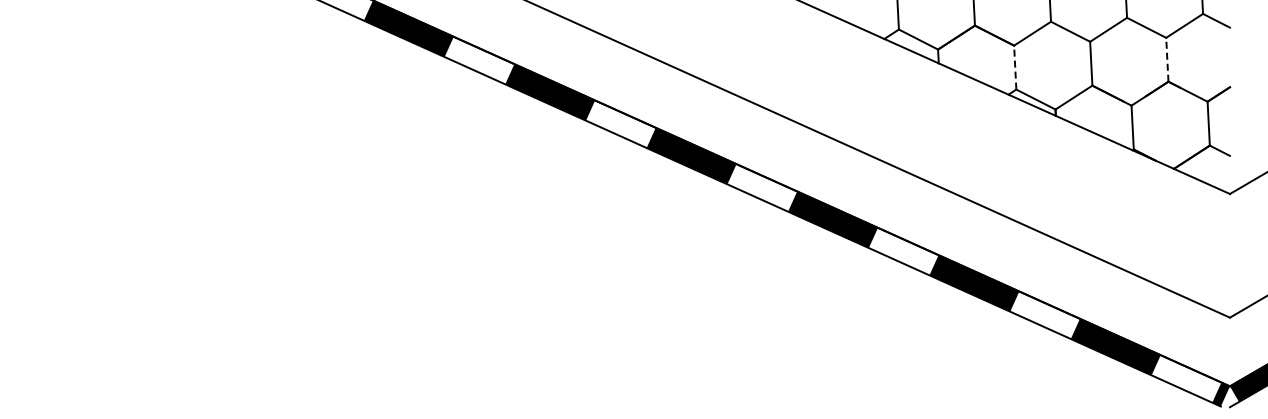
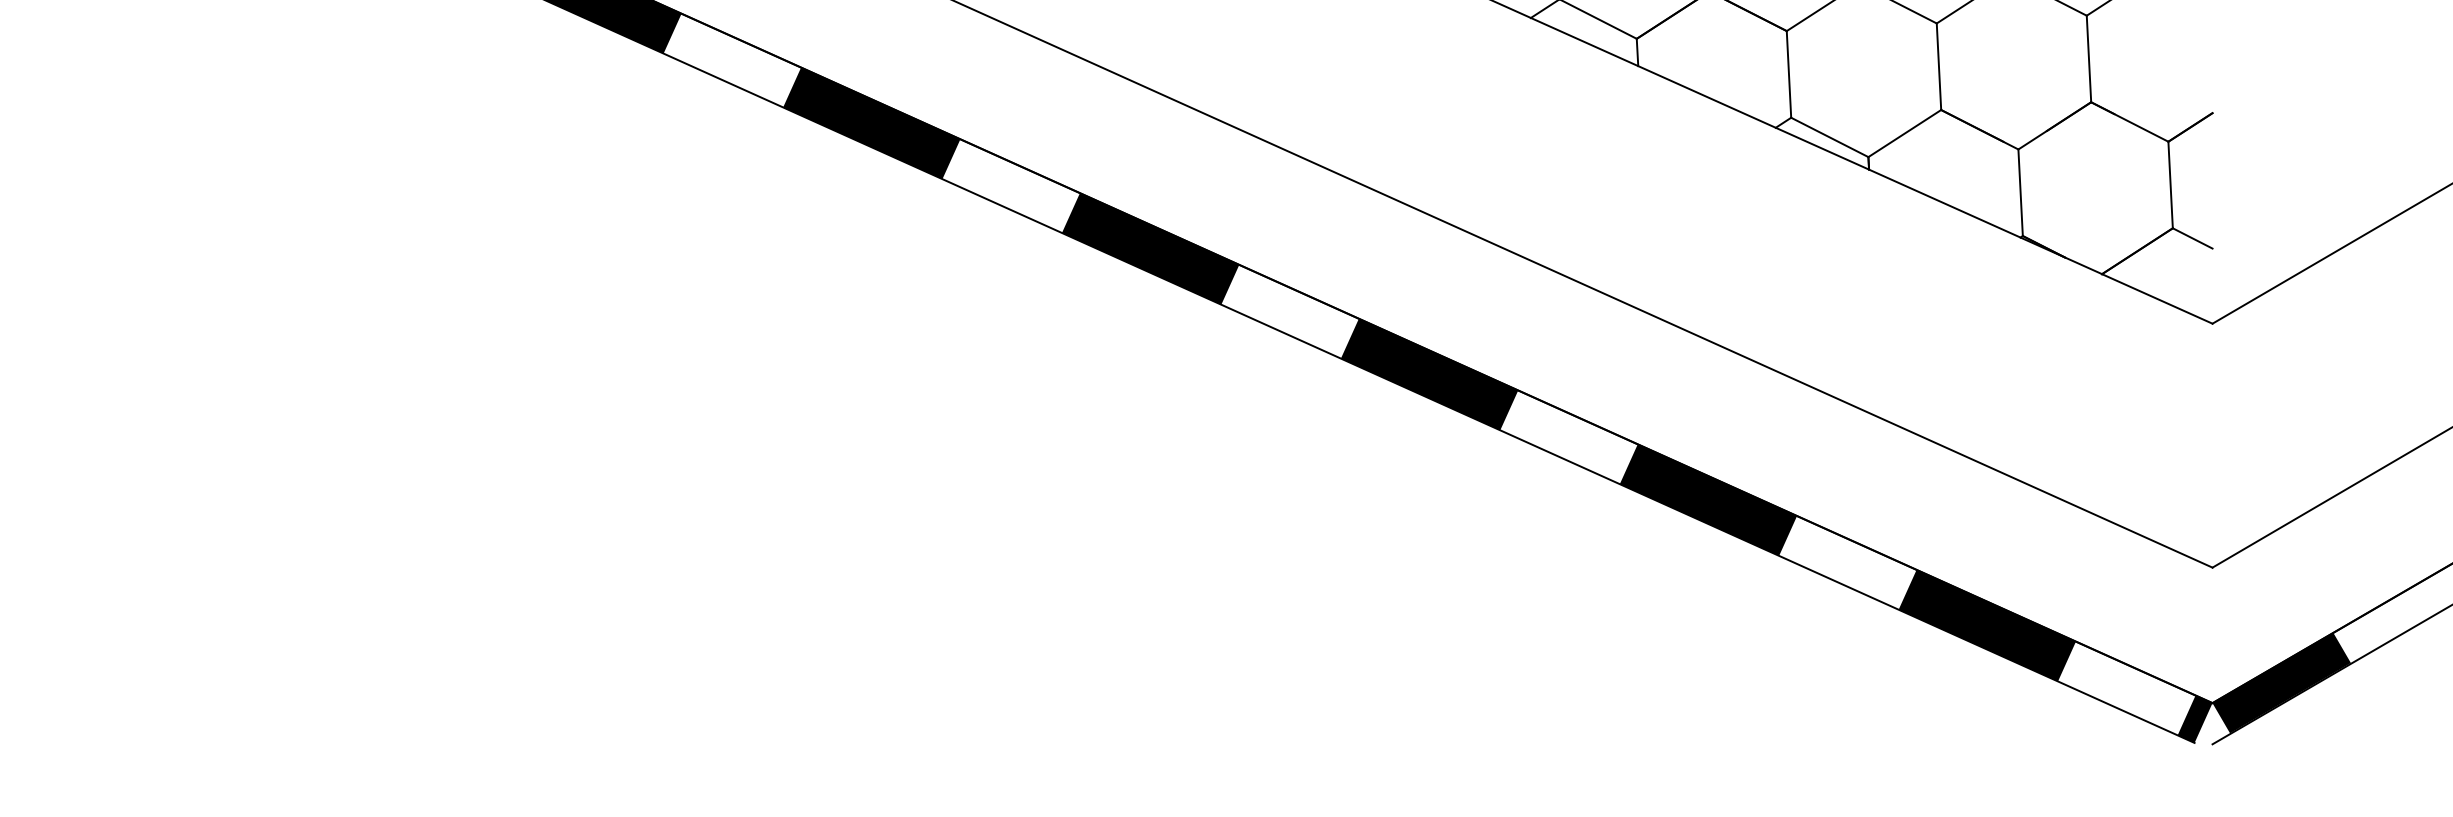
line: (1167, 59) -> (2089, 58), dashed -> solid
line: (1015, 67) -> (1789, 74), dashed -> solid

